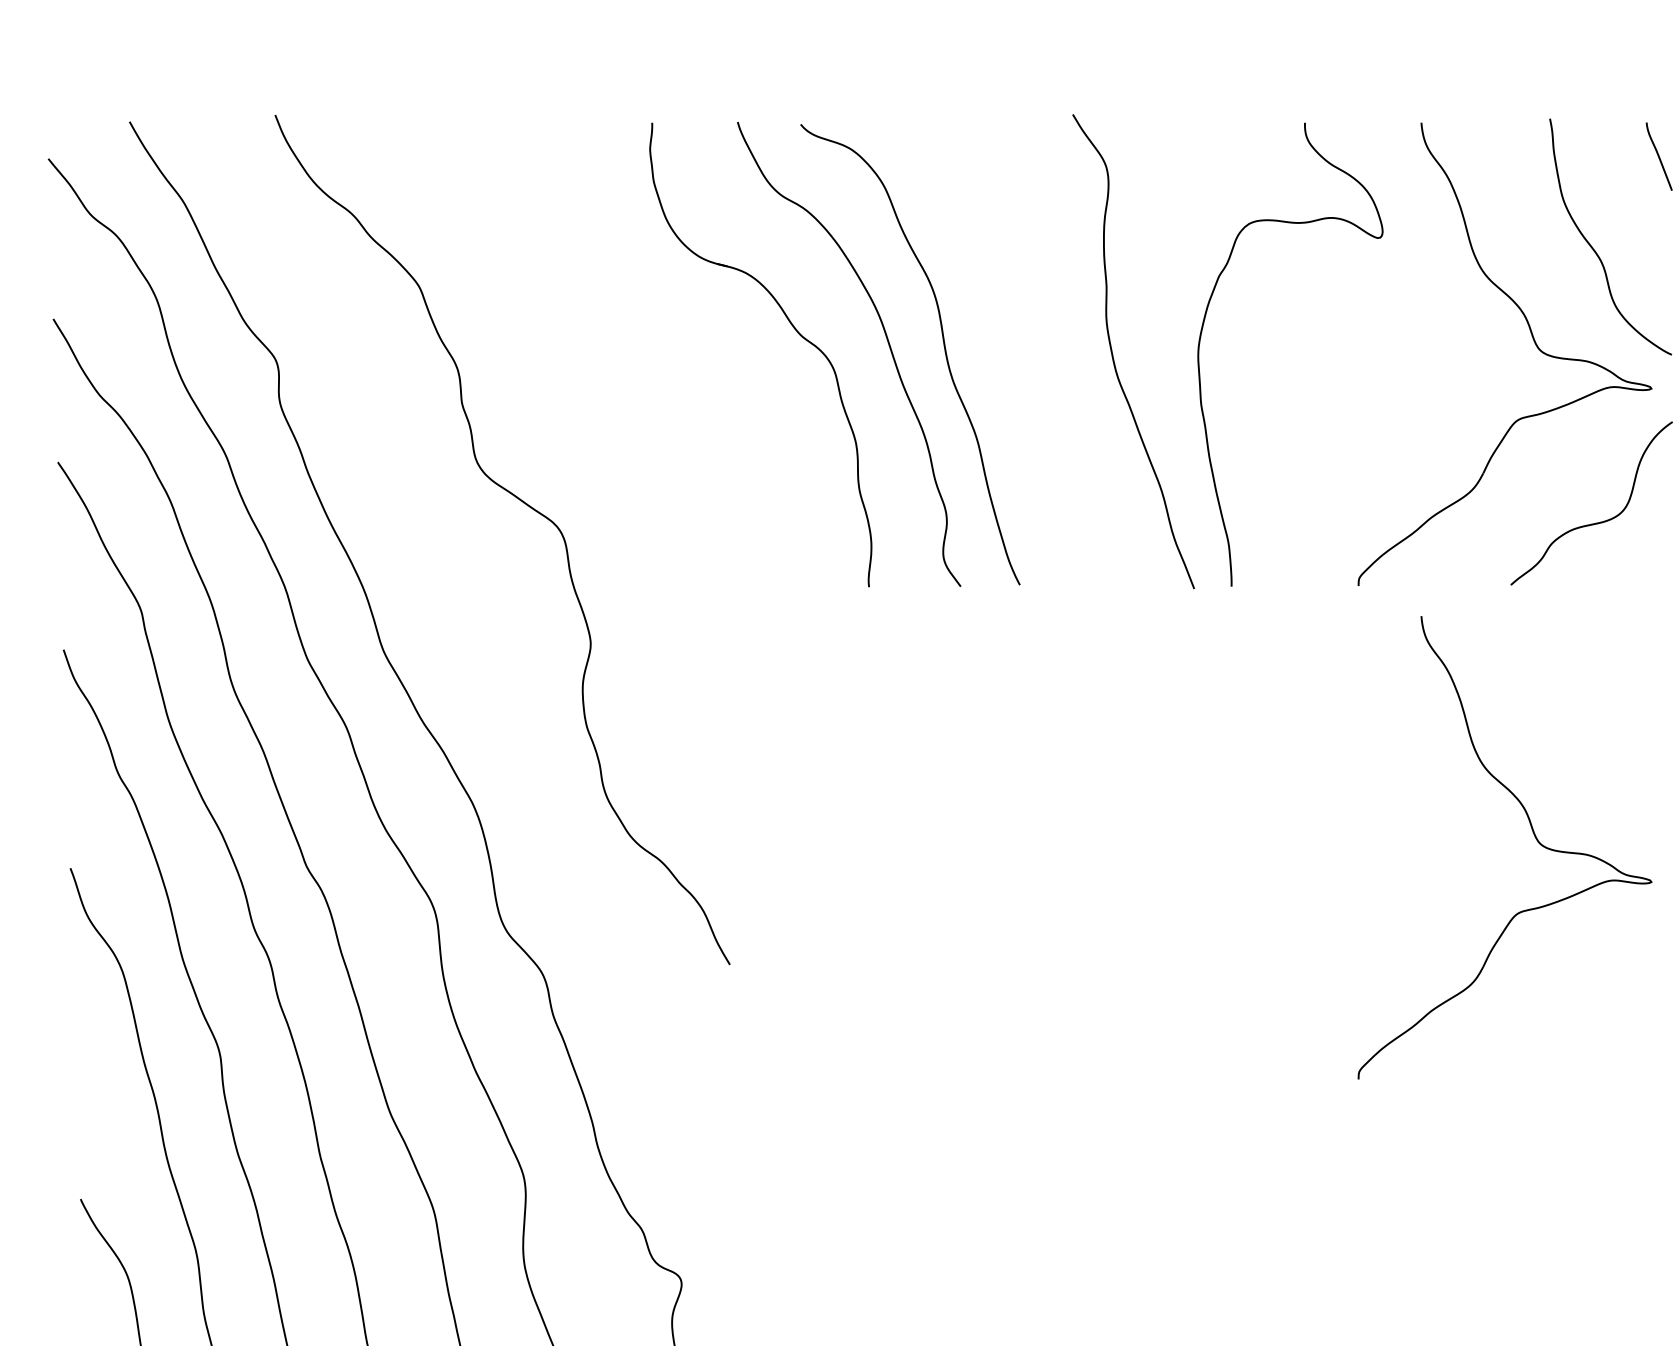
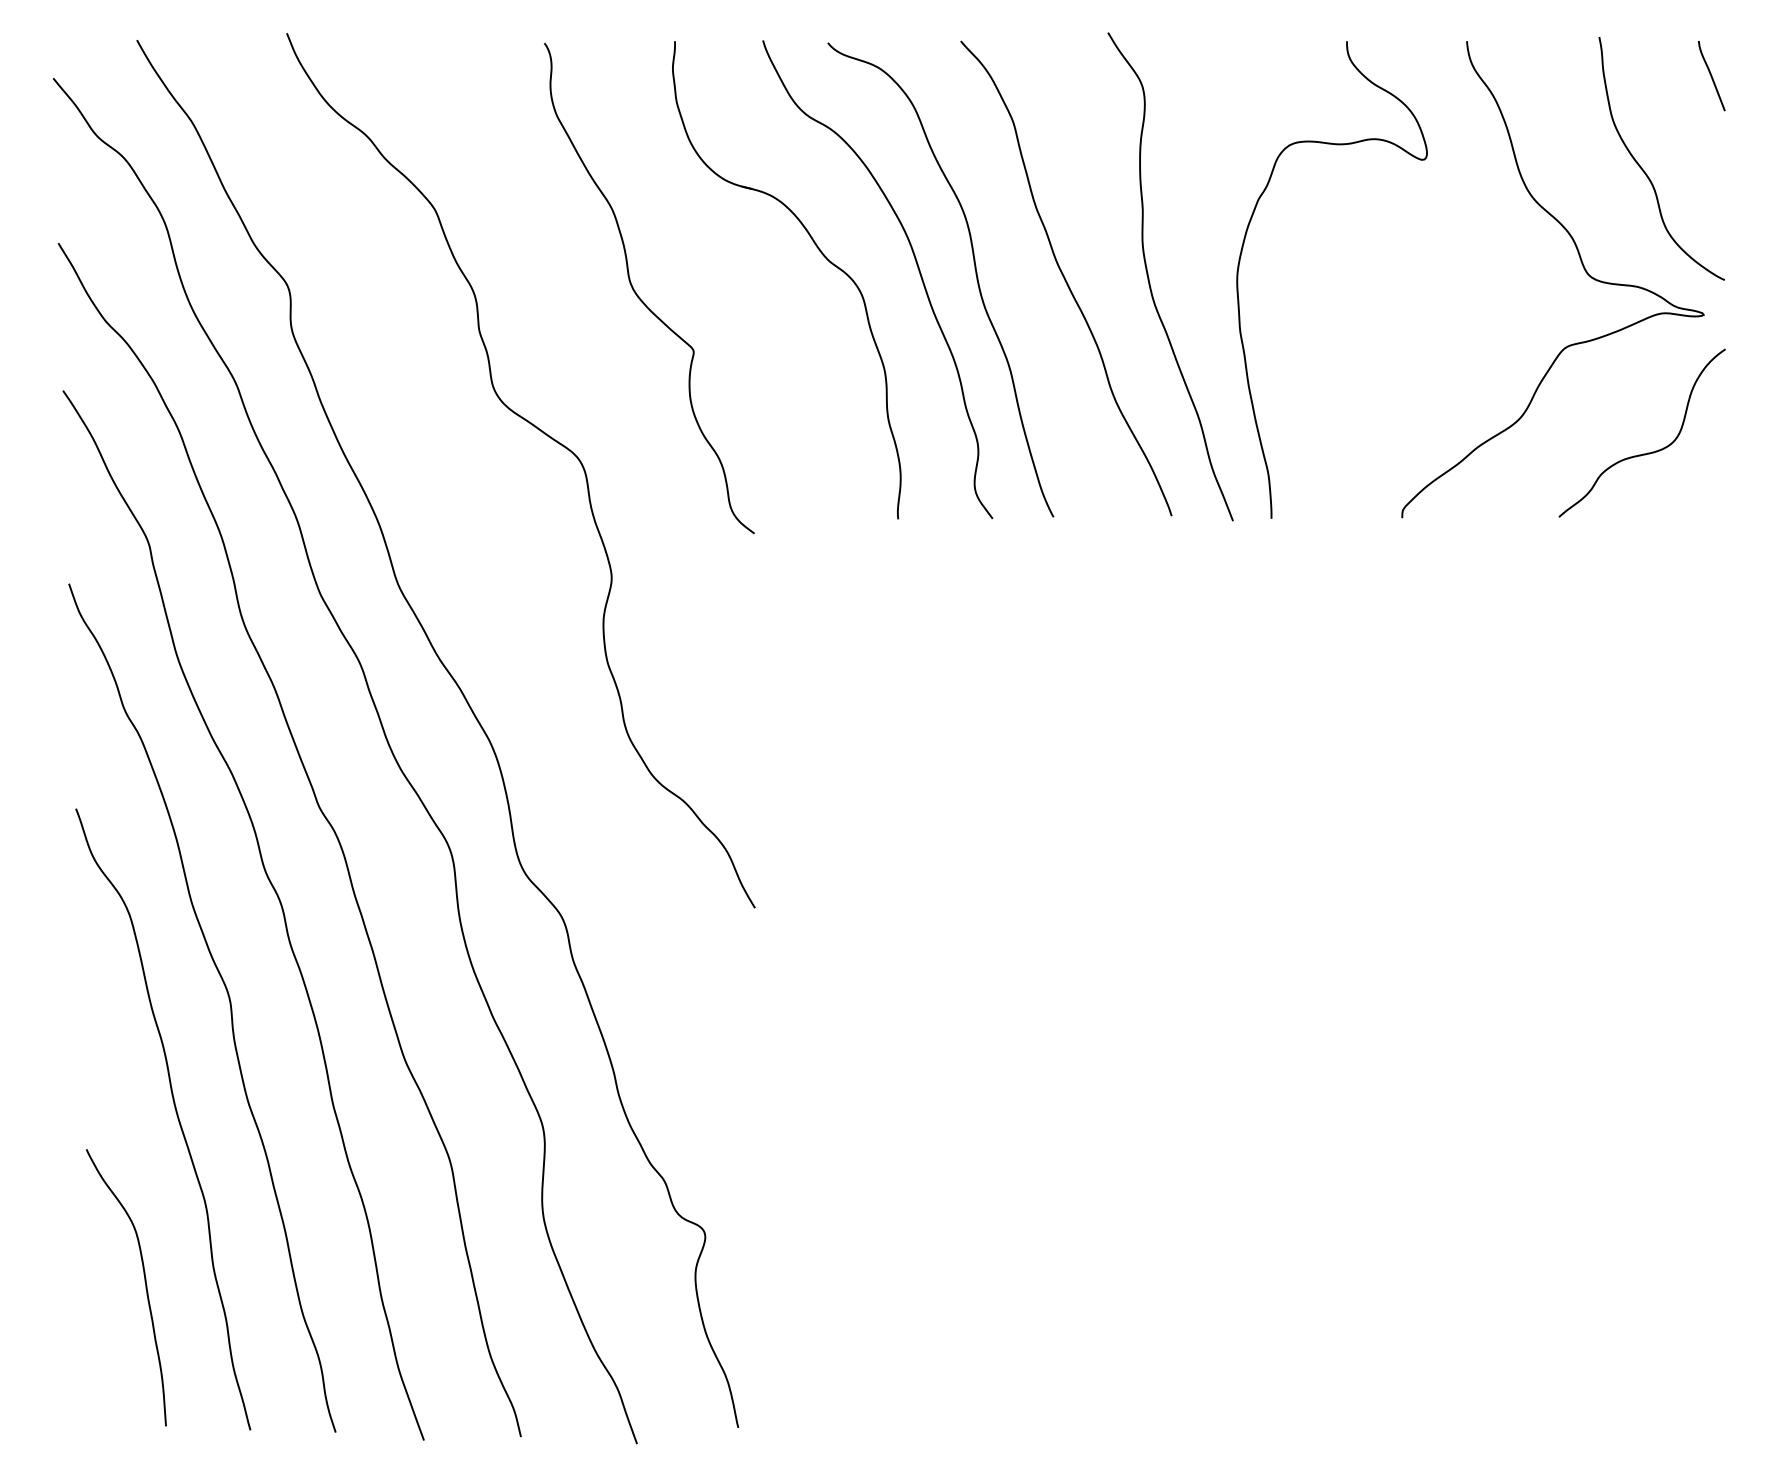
curve: (1031, 353) -> (1065, 278), added
curve: (617, 370) -> (639, 296), added
part: (1532, 833) -> (1581, 772), removed

